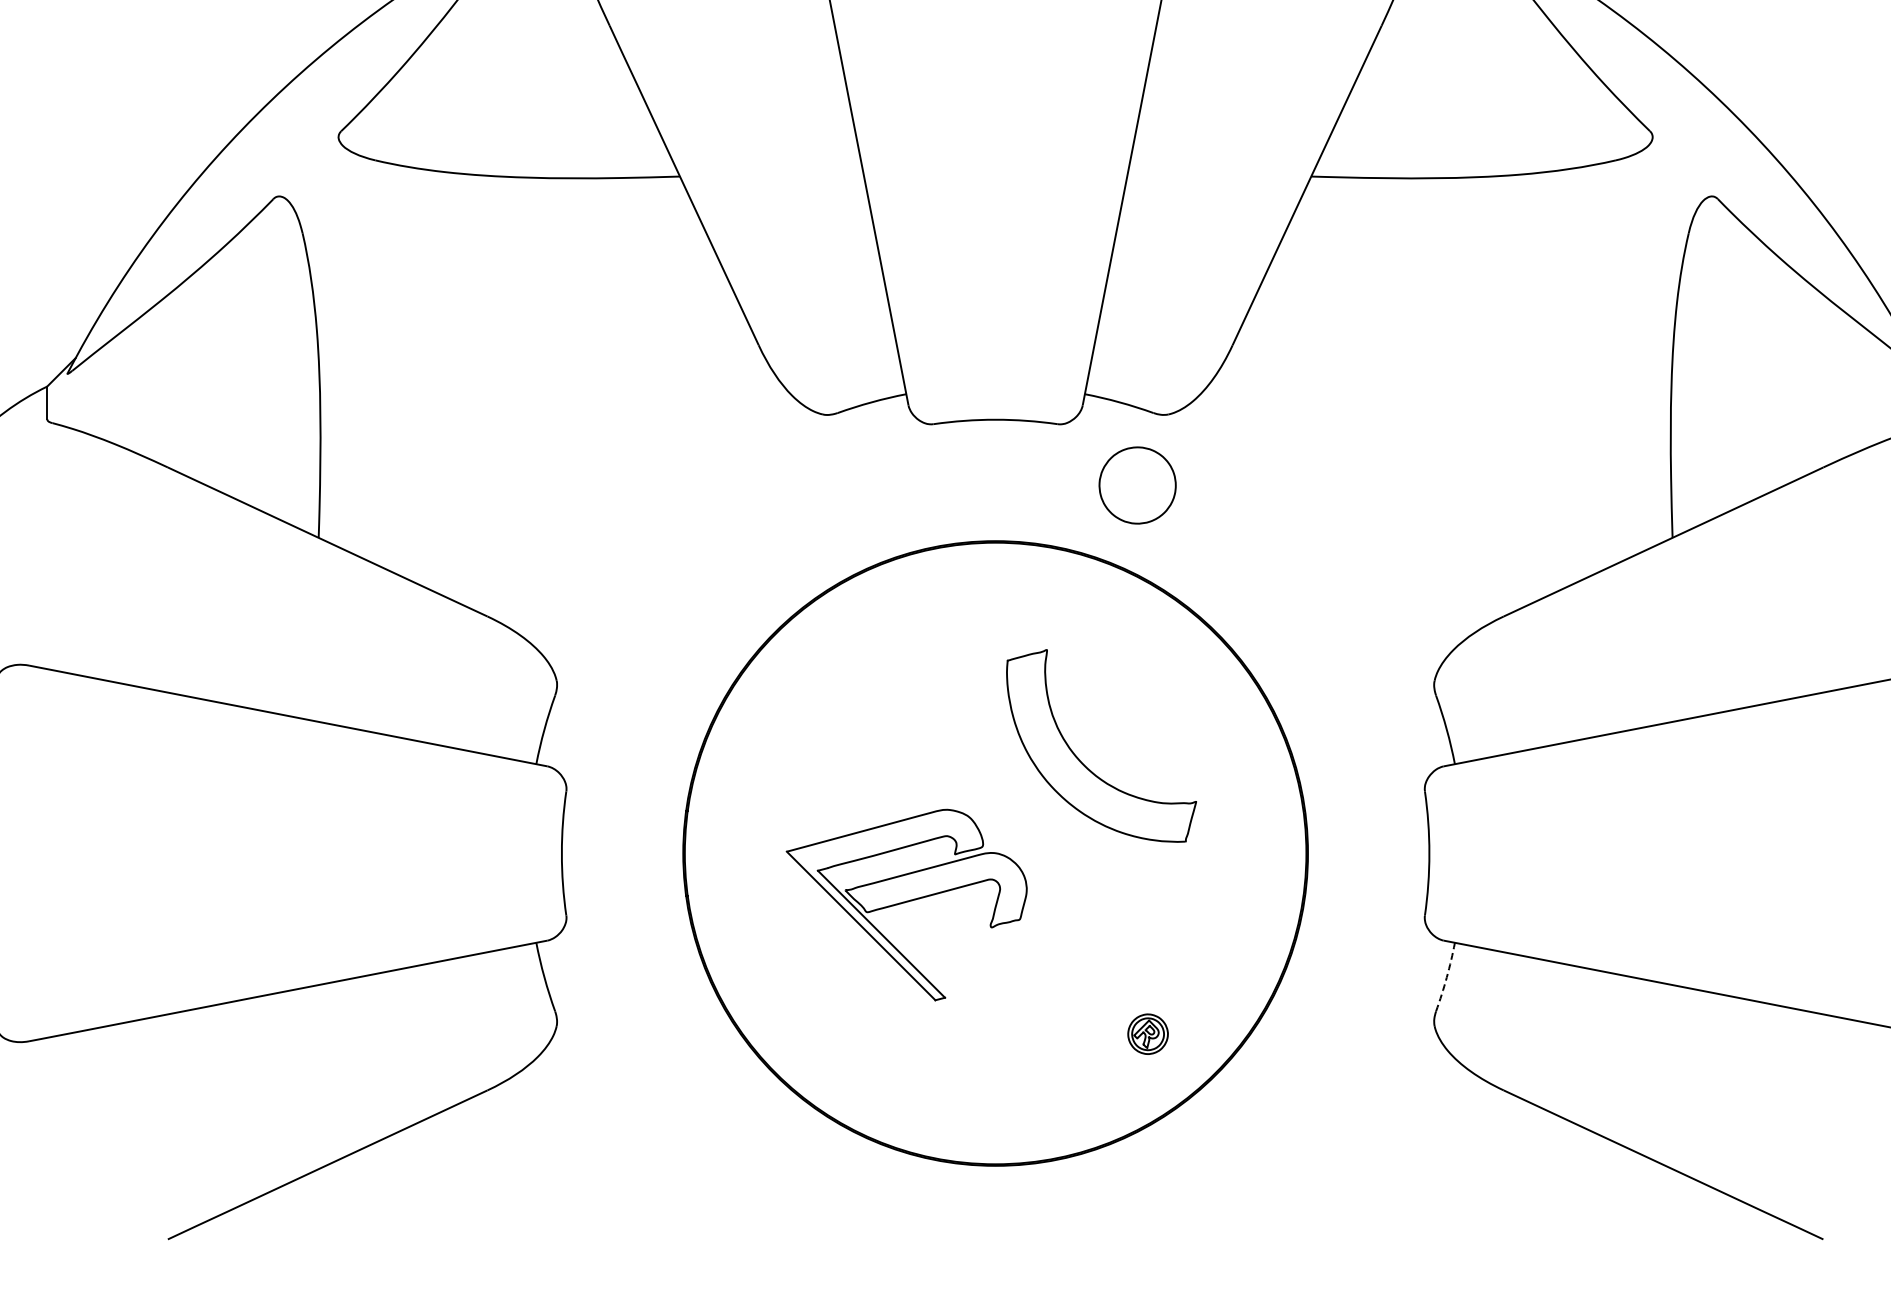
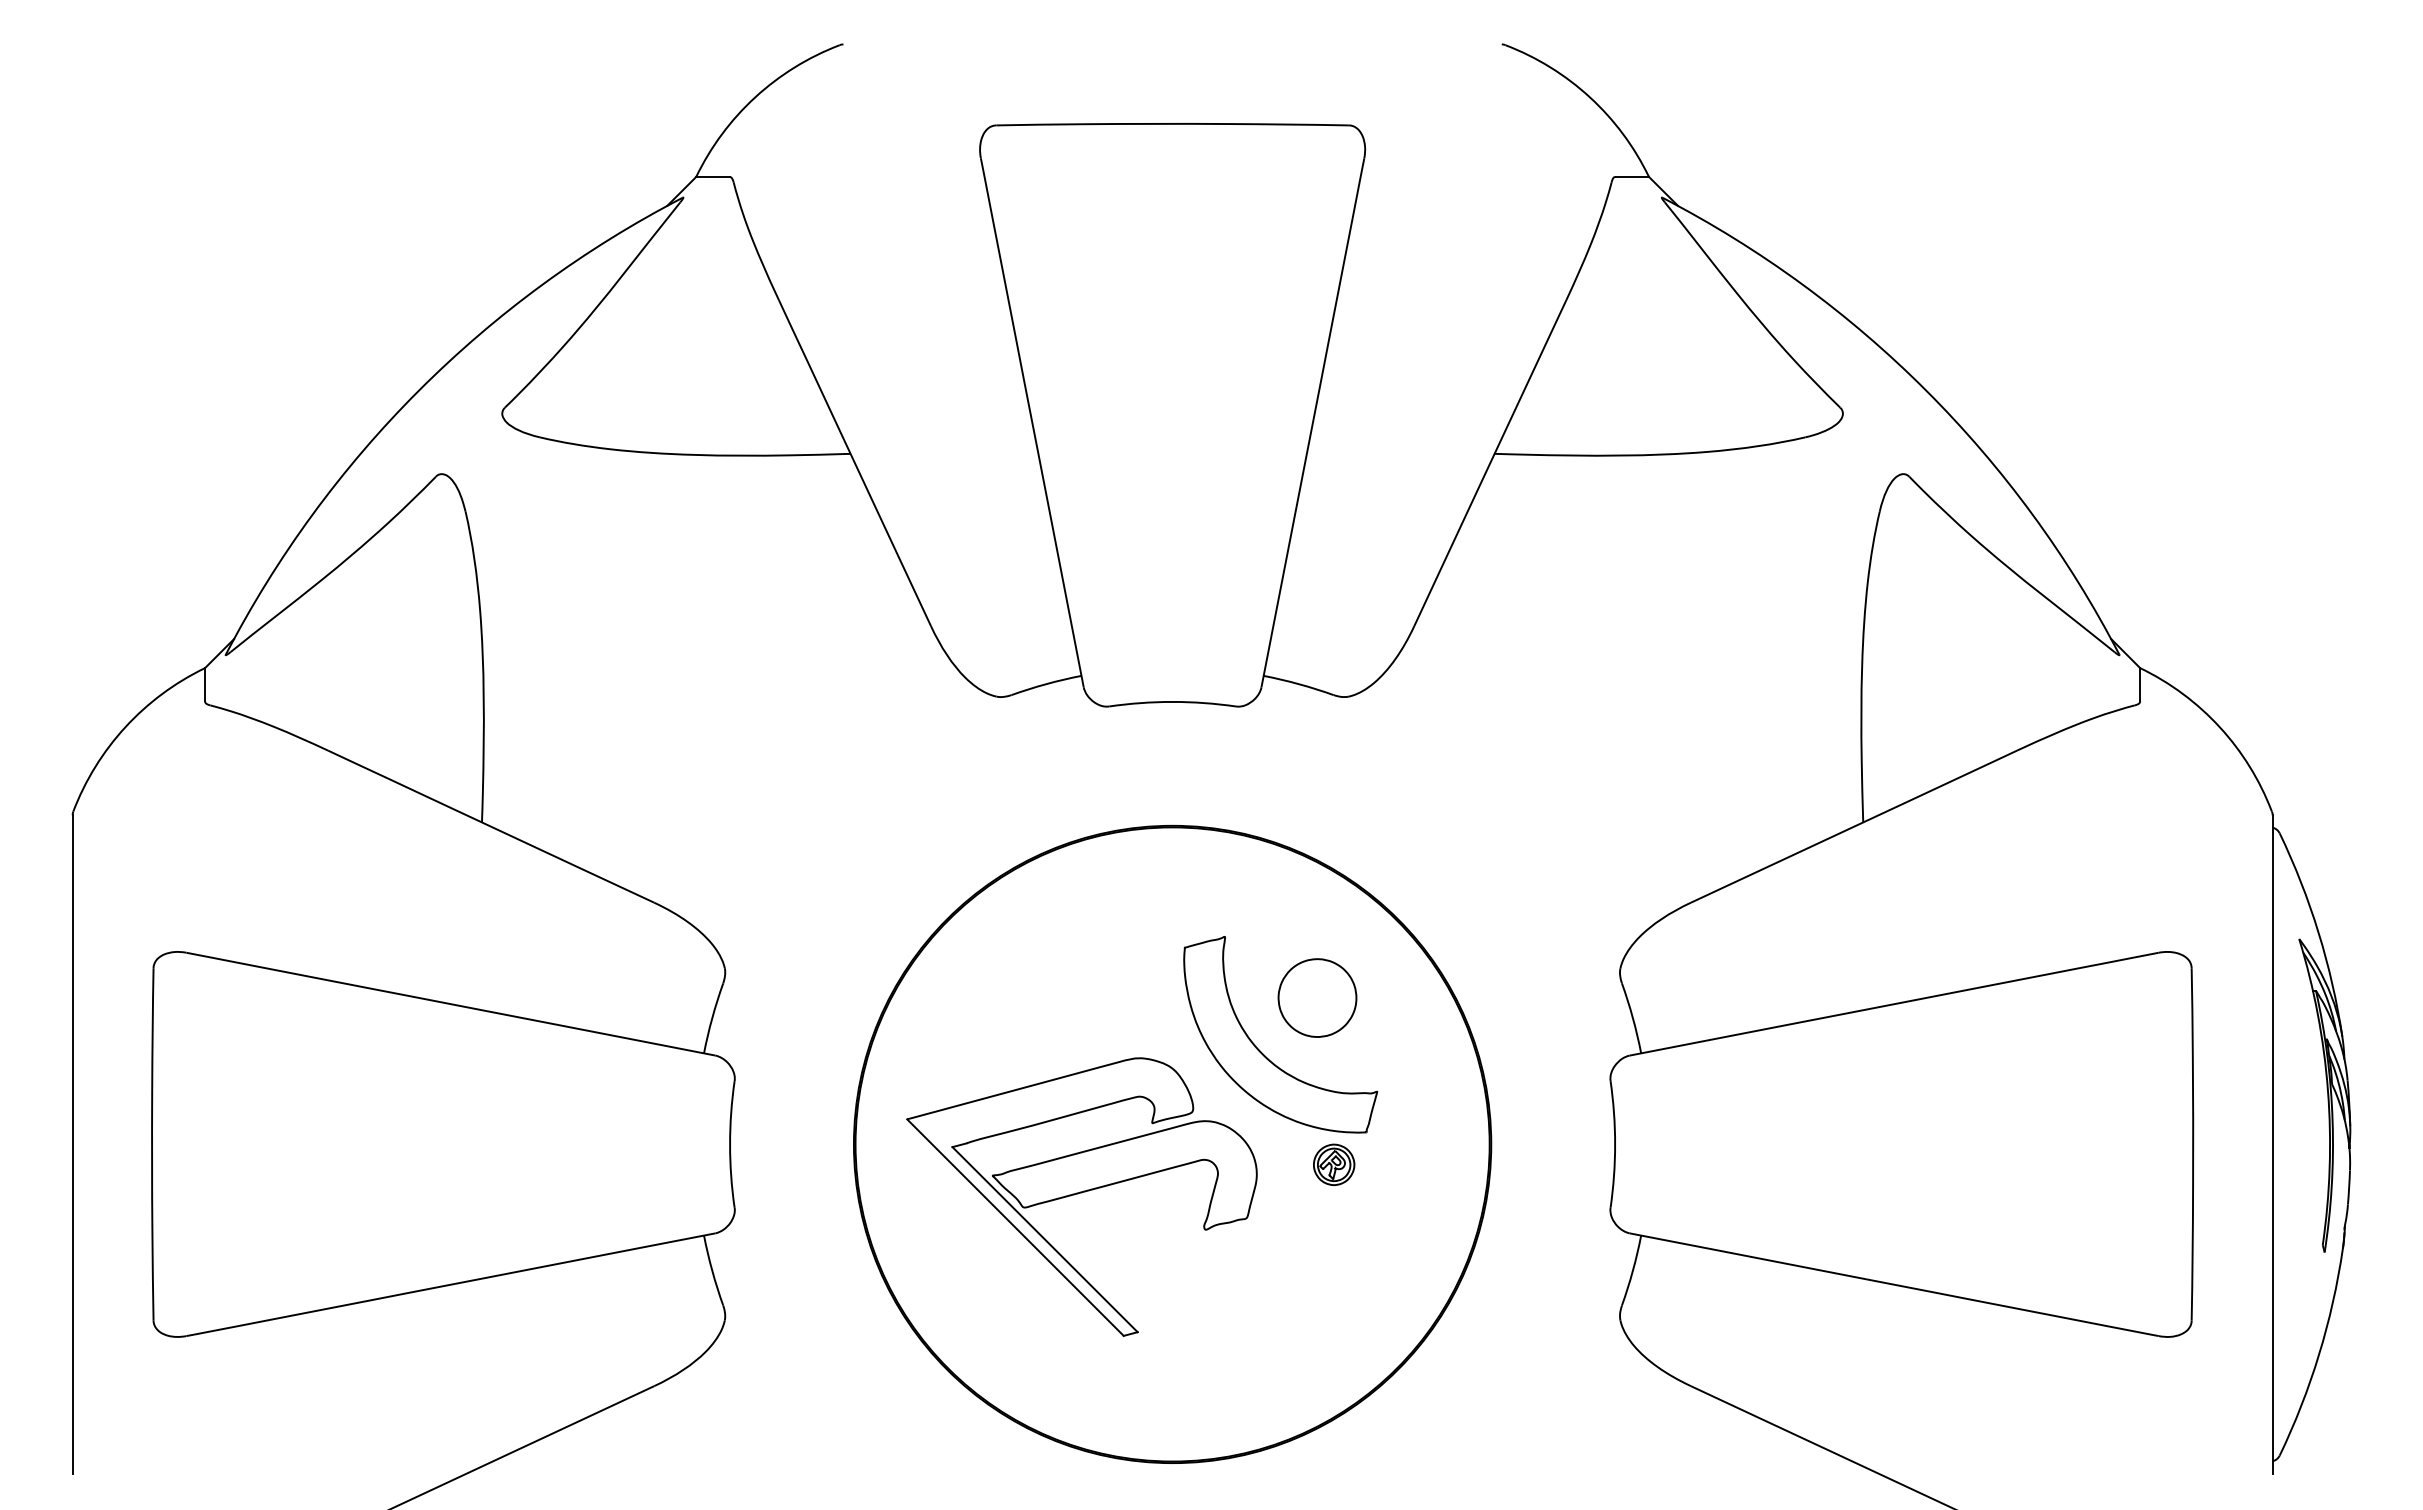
part: (1137, 484) -> (1317, 997), moved
part: (906, 904) -> (1081, 1196), size x1.43
arc: (1446, 977) -> (1632, 1270), dashed -> solid
part: (1148, 1033) -> (1334, 1164), moved

